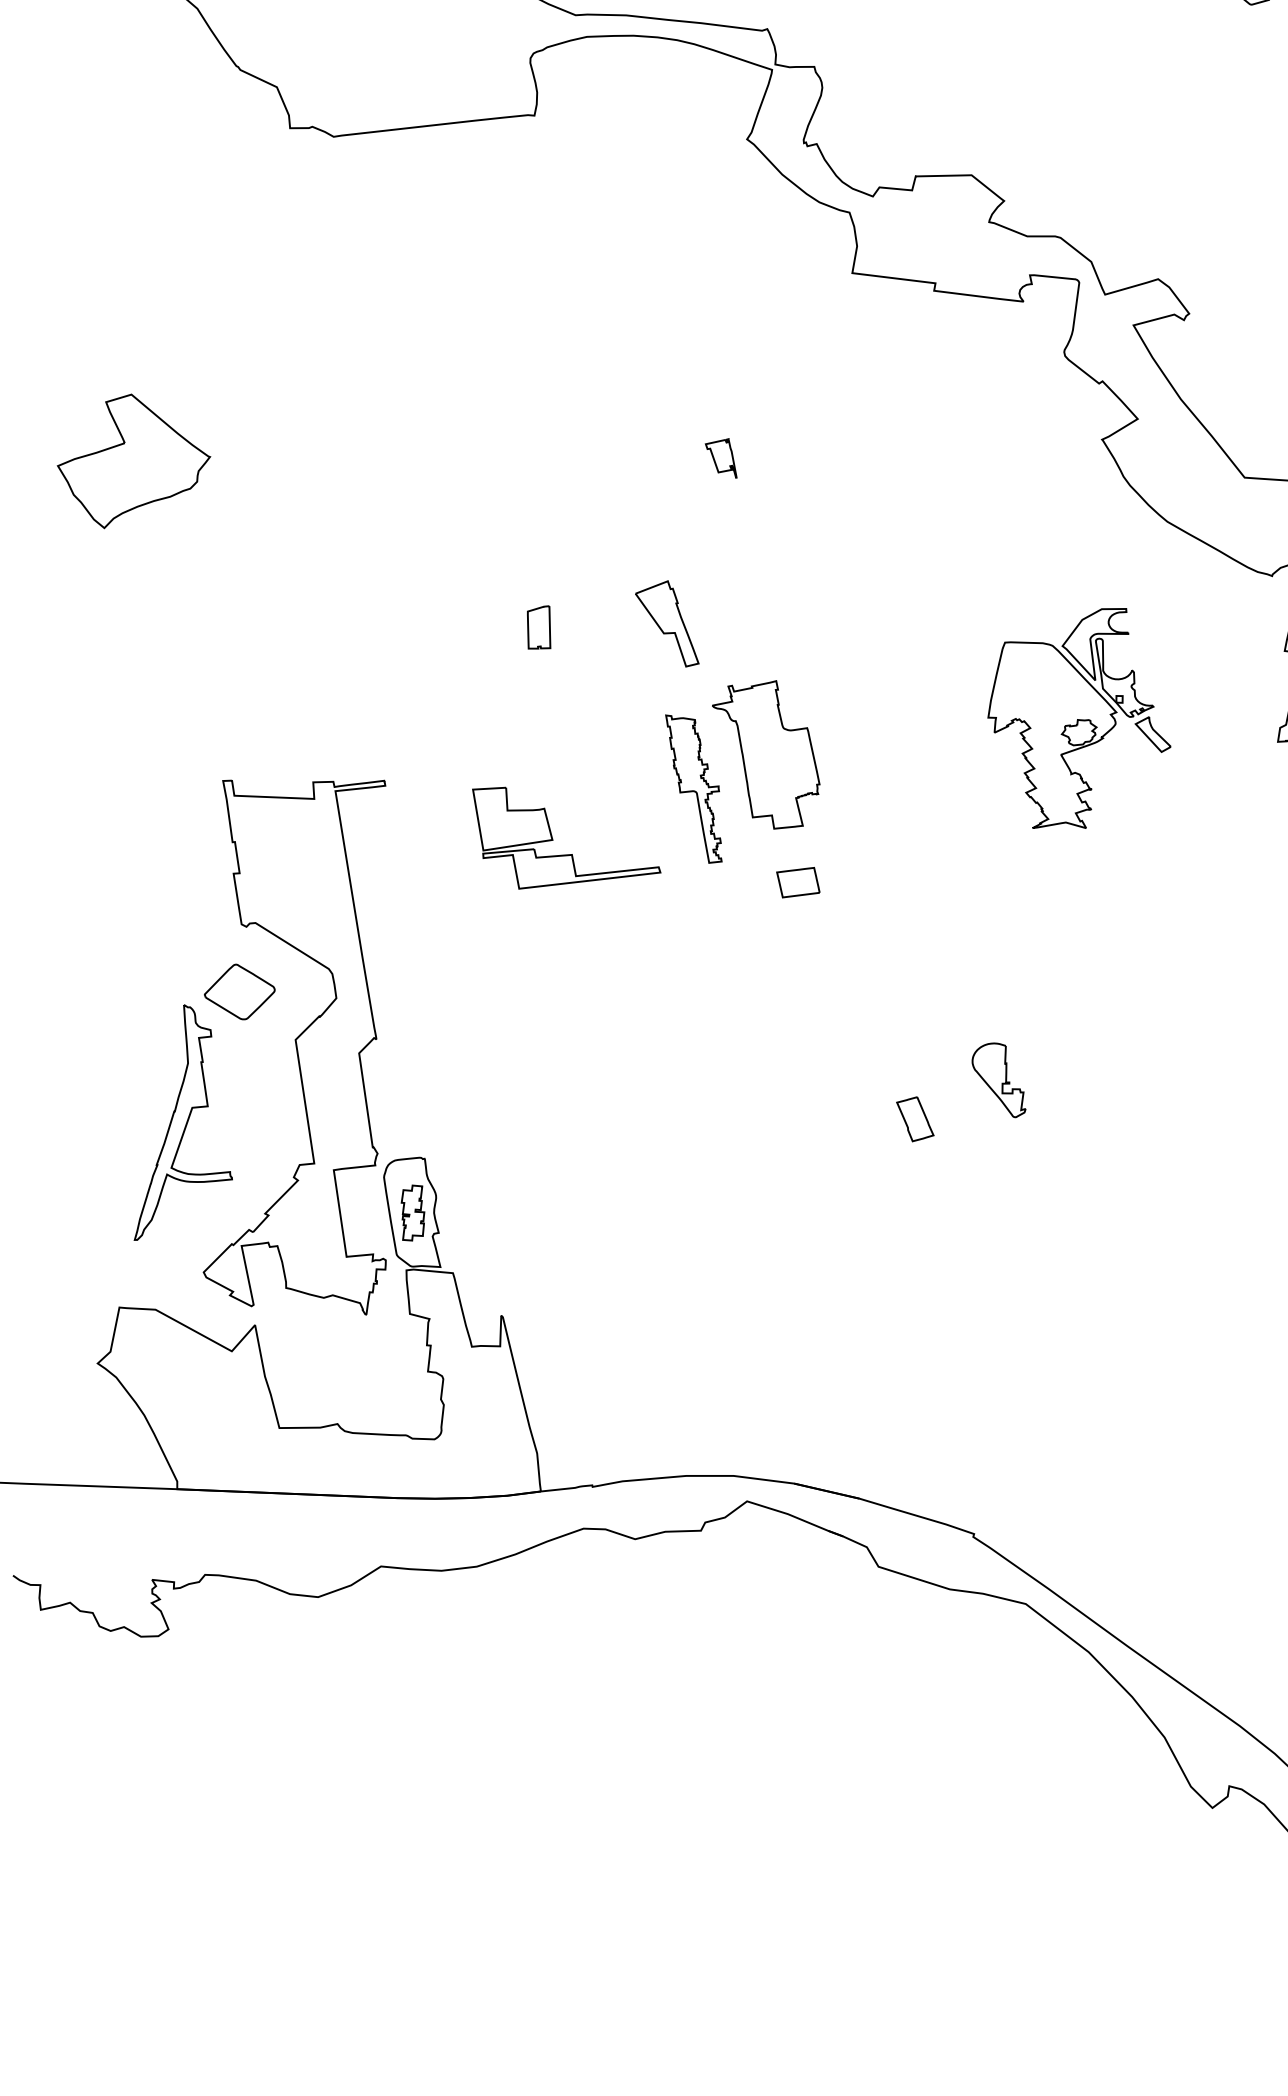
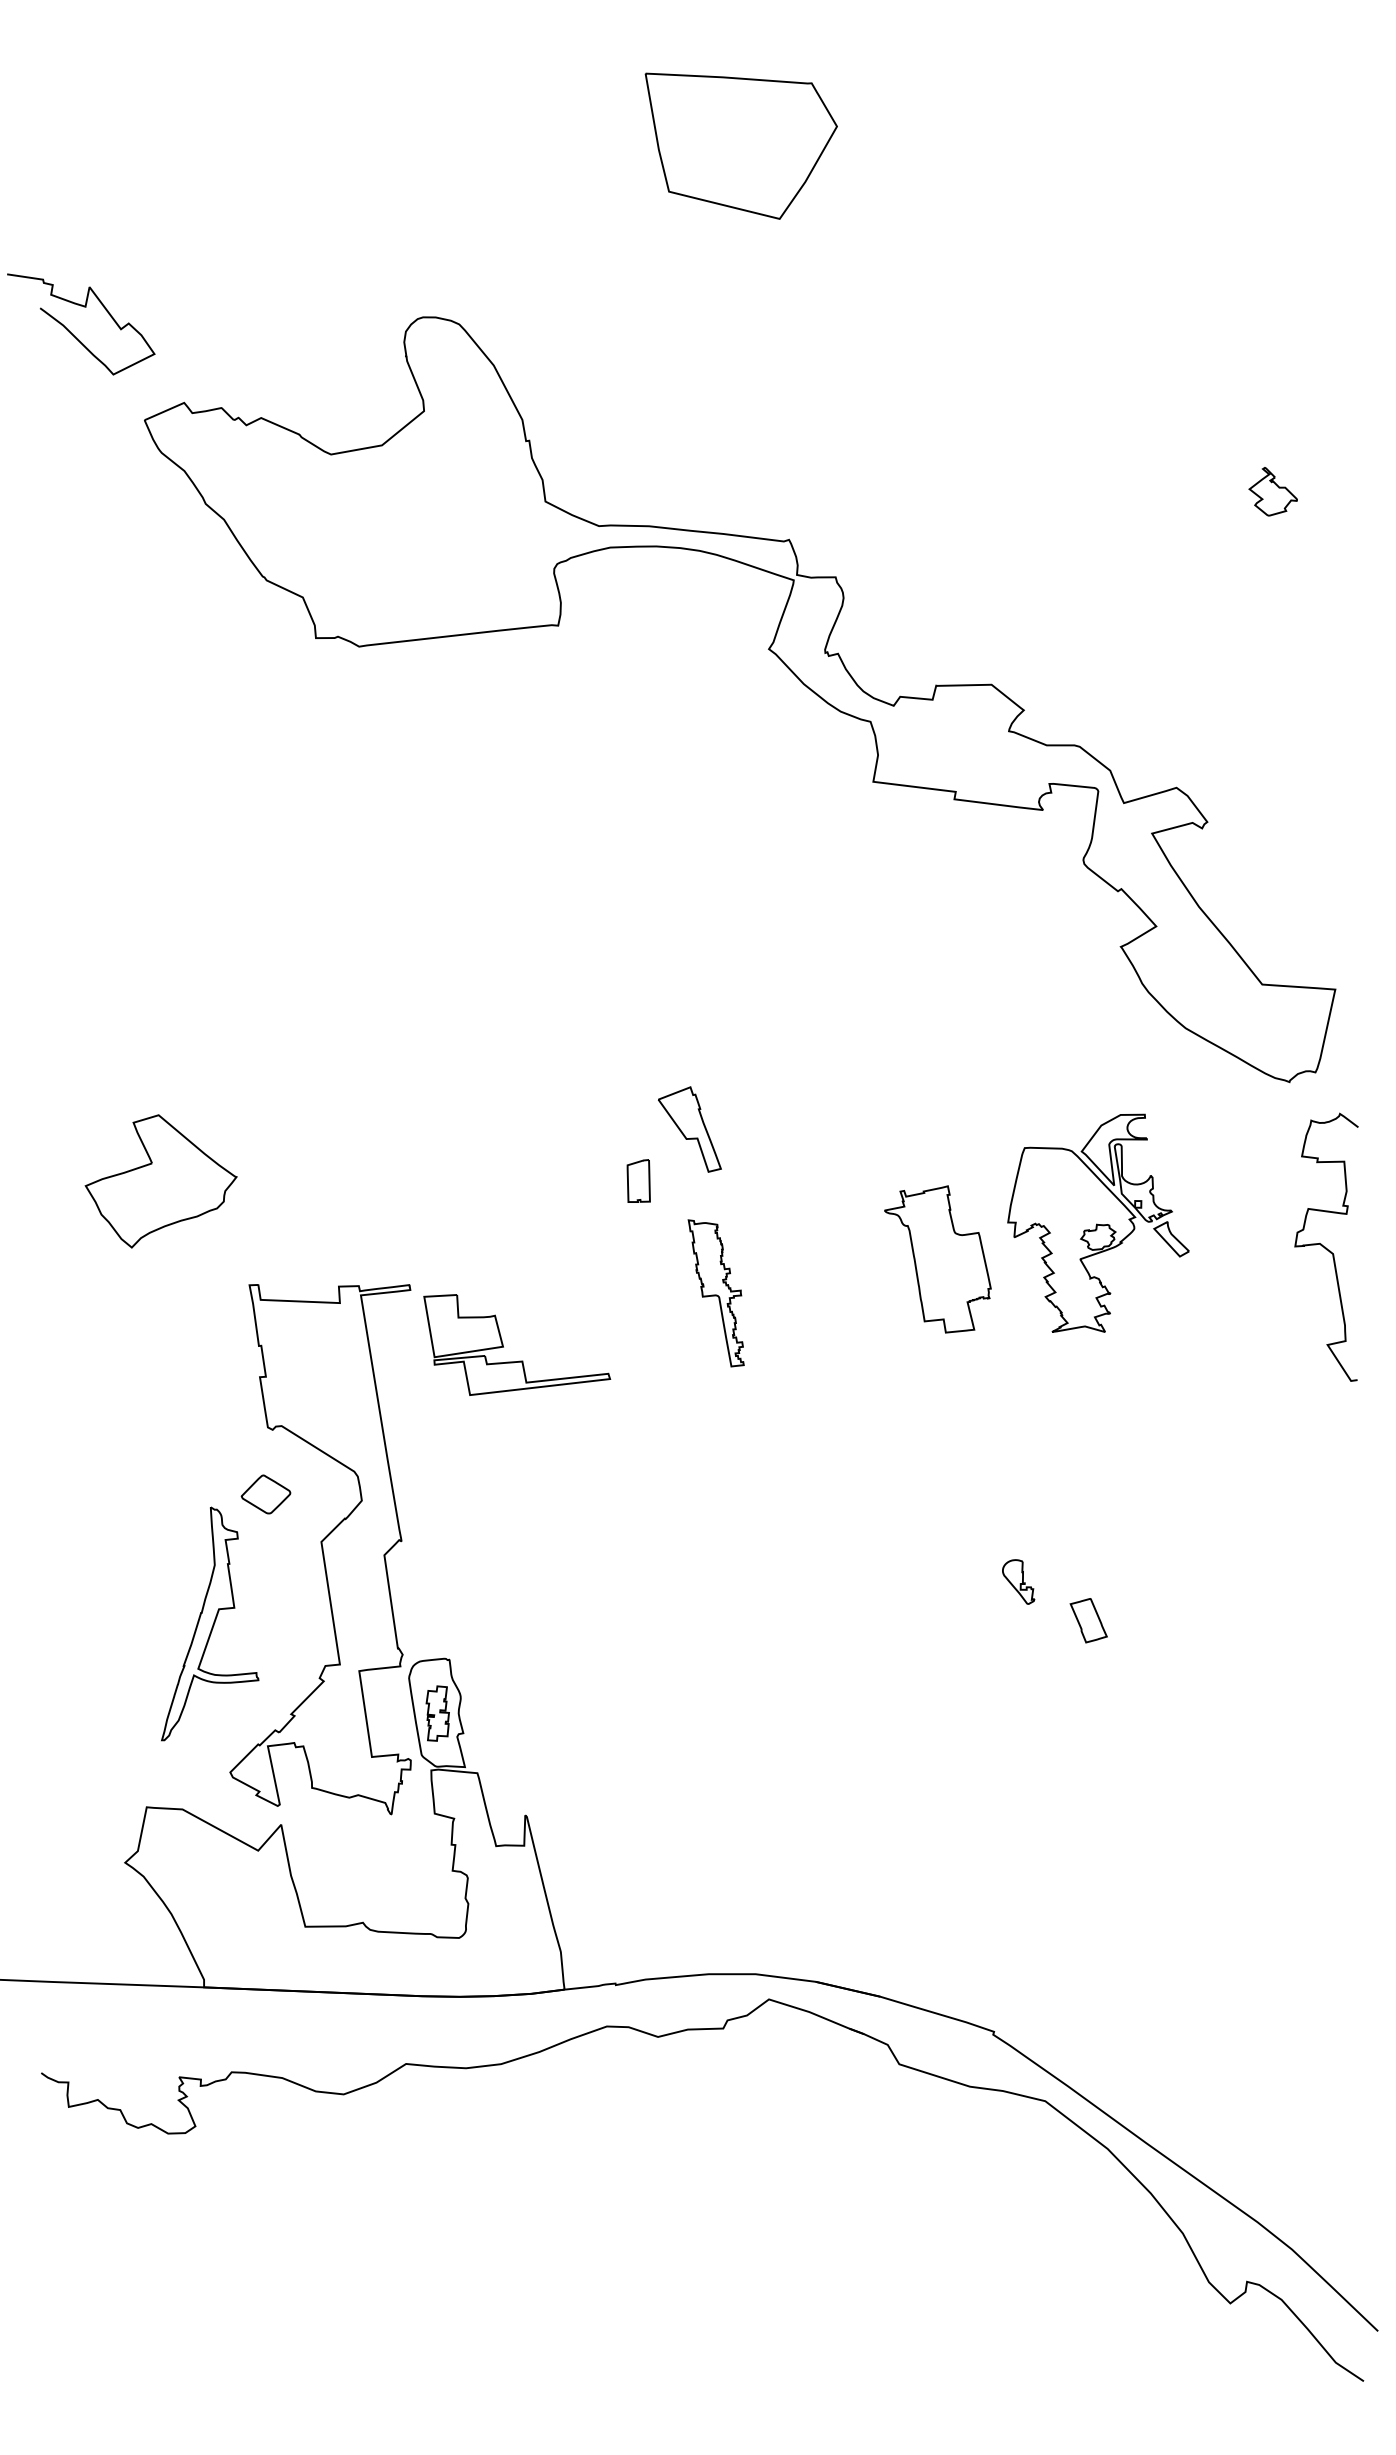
part: (721, 458) -> (743, 965), removed
part: (133, 461) -> (160, 1181), moved
part: (538, 626) -> (638, 1180), moved
part: (765, 754) -> (937, 1259), moved
part: (552, 837) -> (503, 1344), moved
part: (798, 882) -> (819, 1385), removed
part: (239, 992) -> (265, 1494), size x0.7
part: (998, 1079) -> (1018, 1581), size x0.6
part: (915, 1119) -> (1088, 1620), moved

